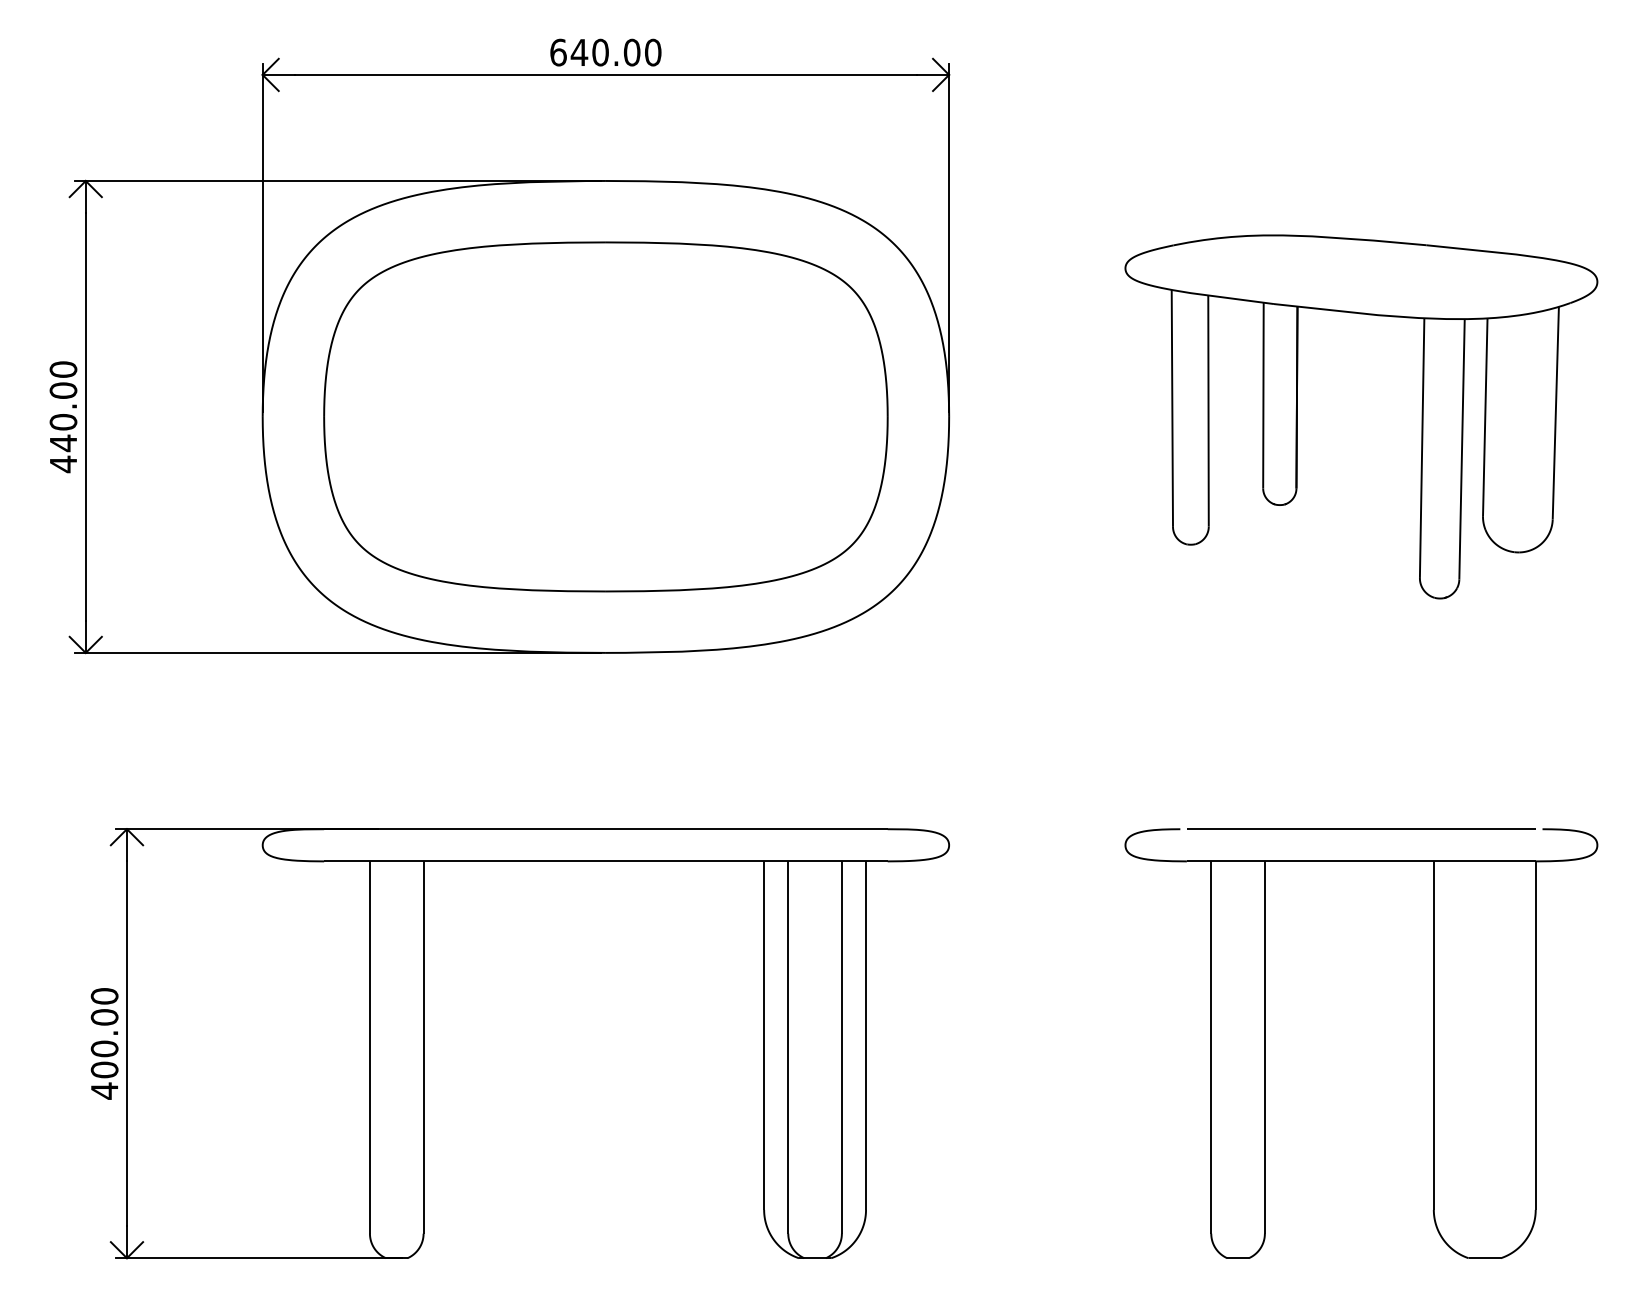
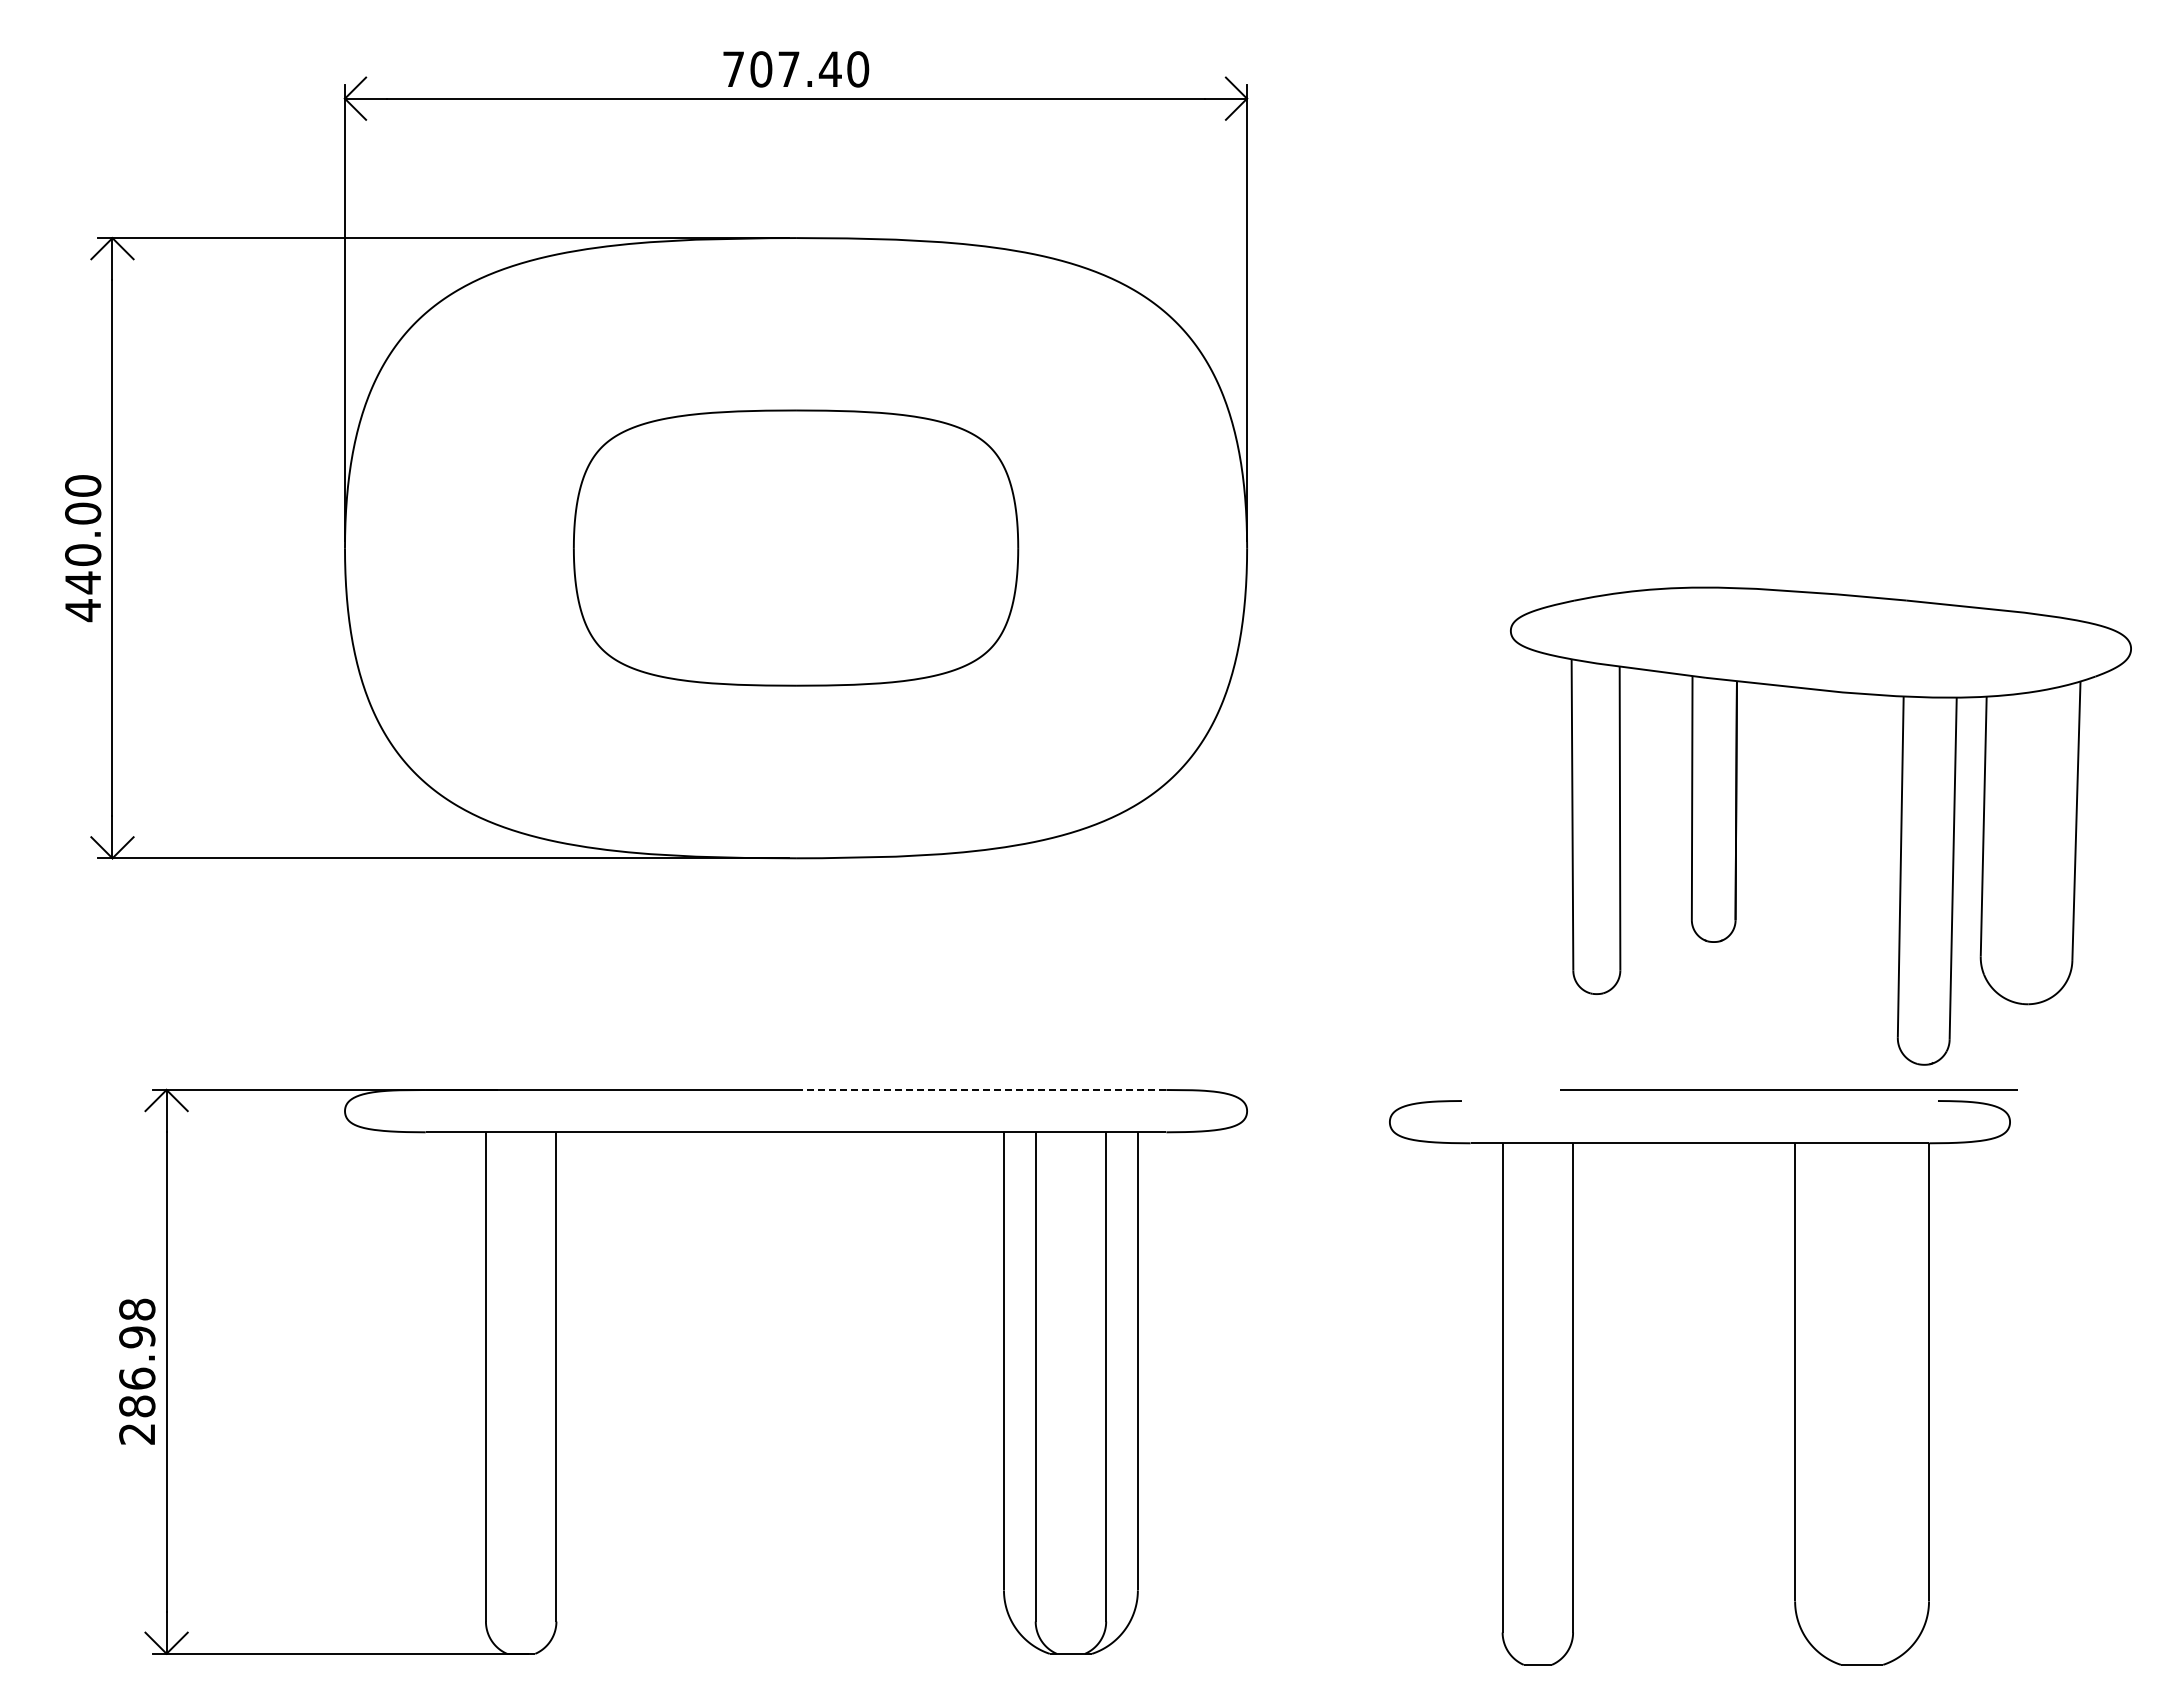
text: (595, 52) -> (782, 69), 640.00 -> 707.40
part: (605, 416) -> (795, 547), size x0.6
part: (1421, 416) -> (1900, 825), moved
line: (747, 829) -> (981, 1090), solid -> dashed
text: (104, 1043) -> (137, 1371), 400.00 -> 286.98
part: (1433, 1043) -> (1794, 1382), moved

